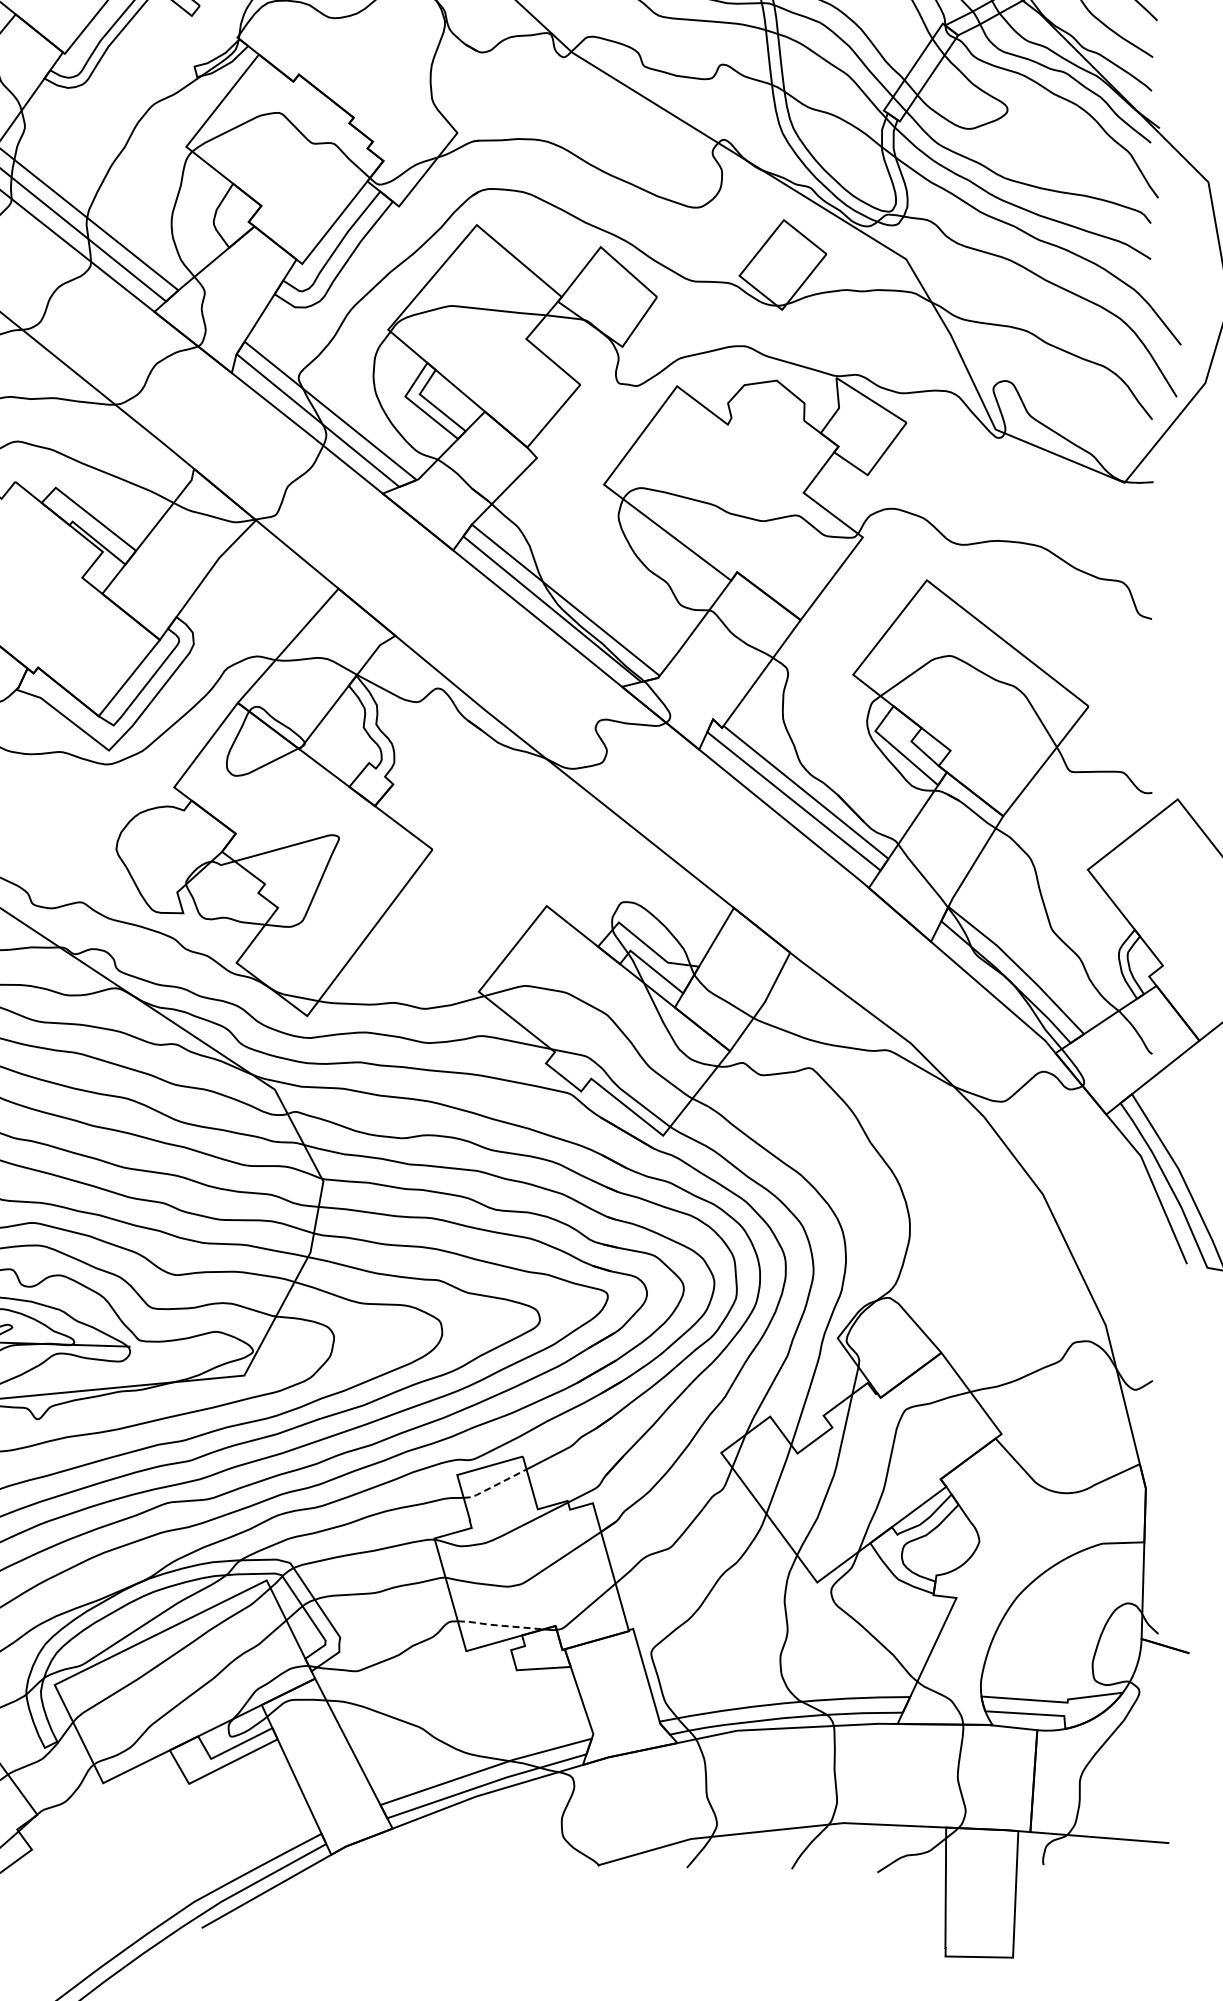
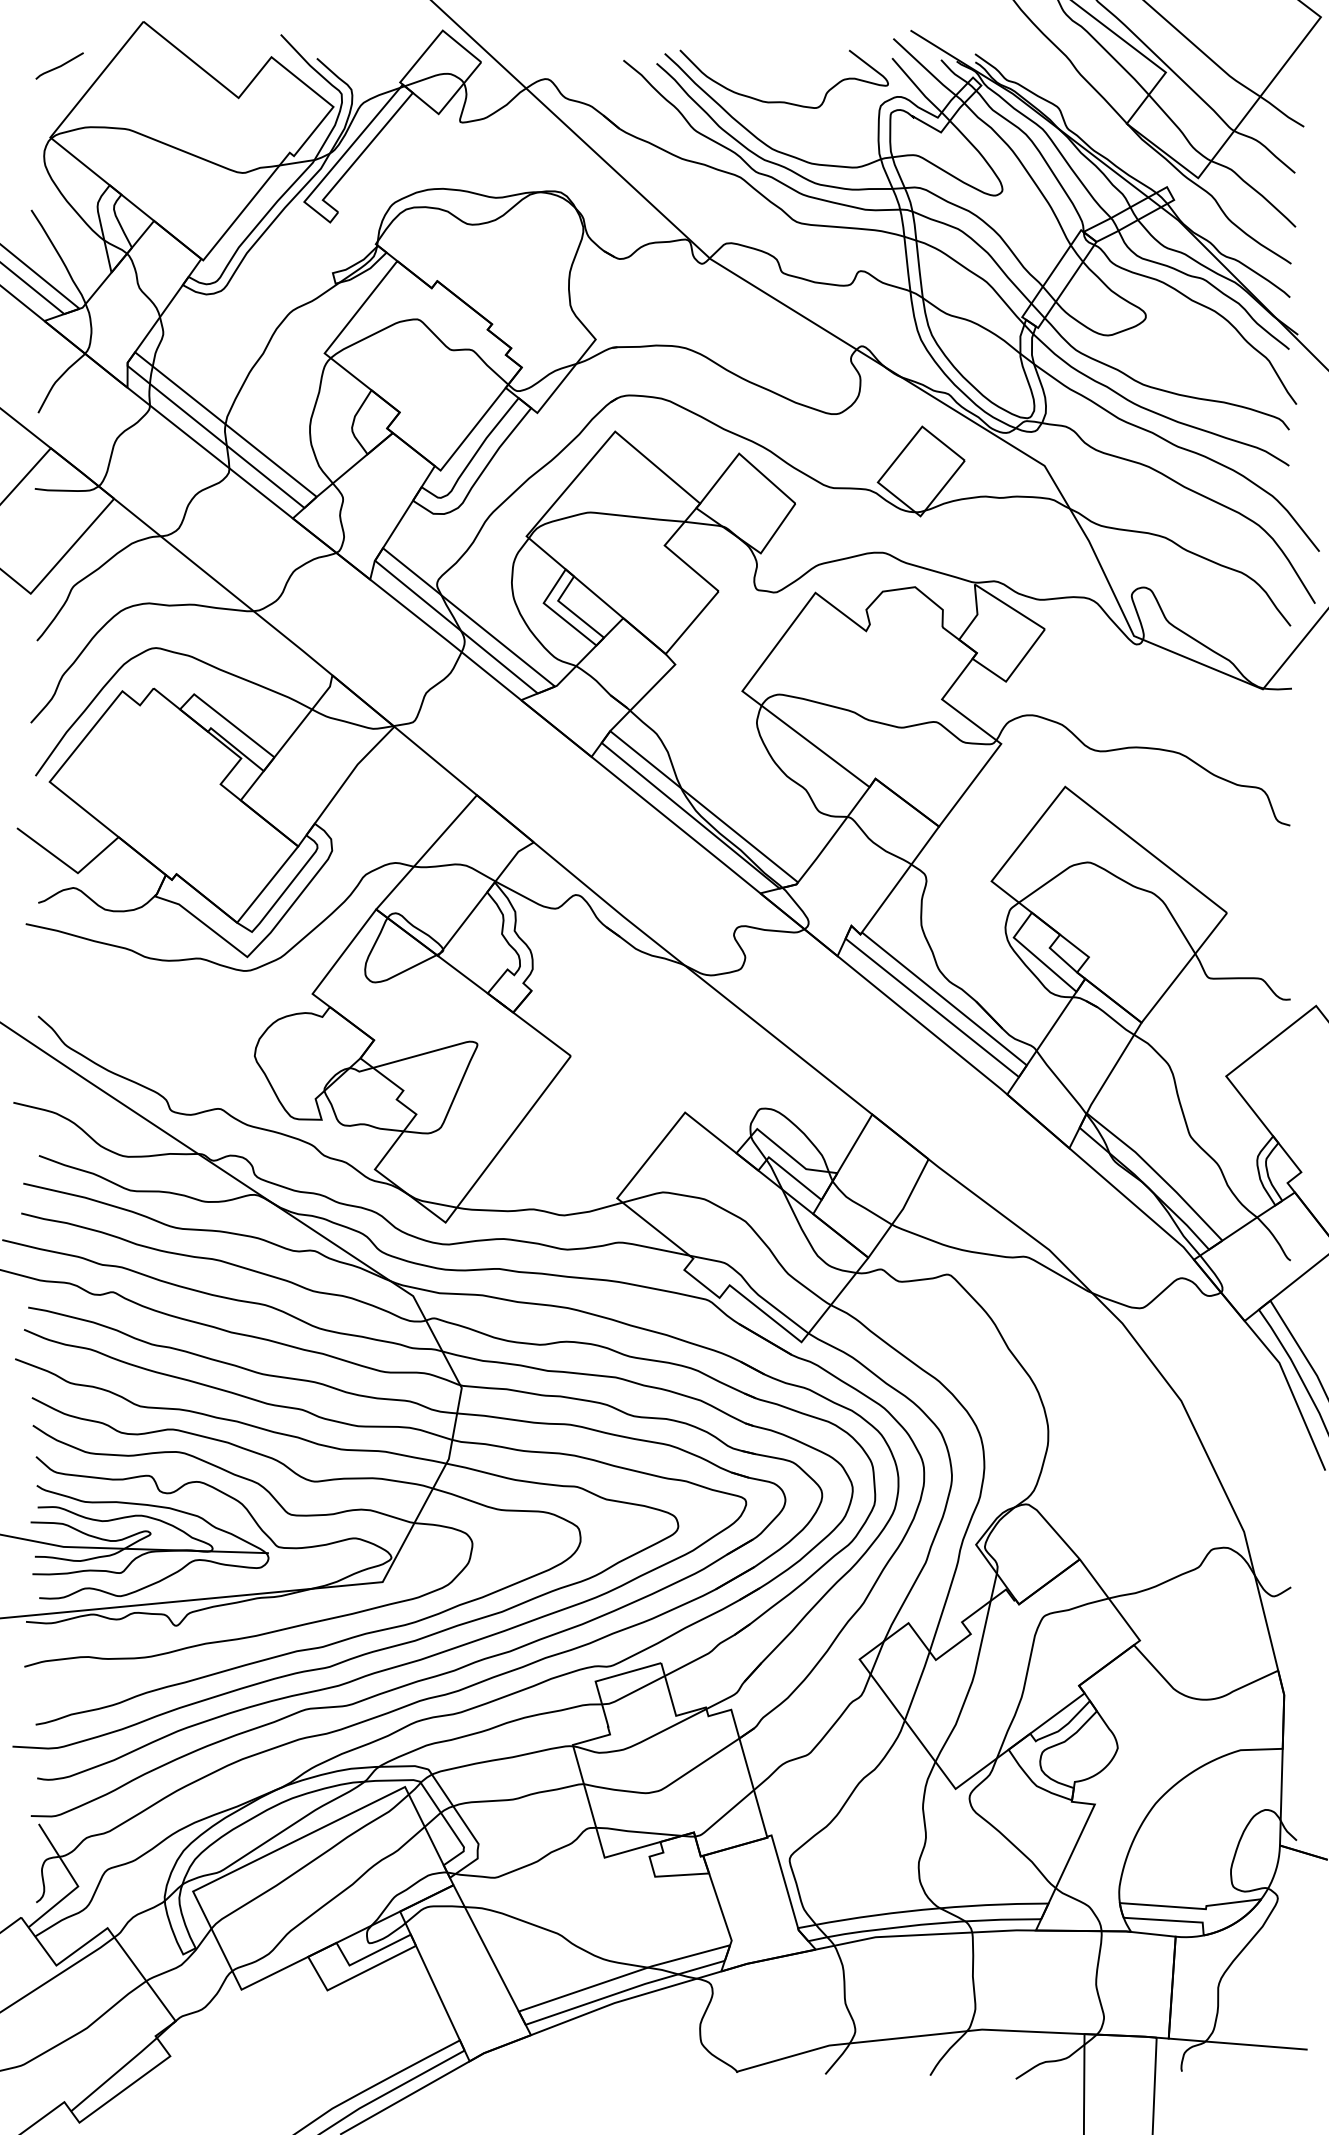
line: (494, 1485) -> (632, 1692), dashed -> solid
line: (499, 1625) -> (637, 1832), dashed -> solid

